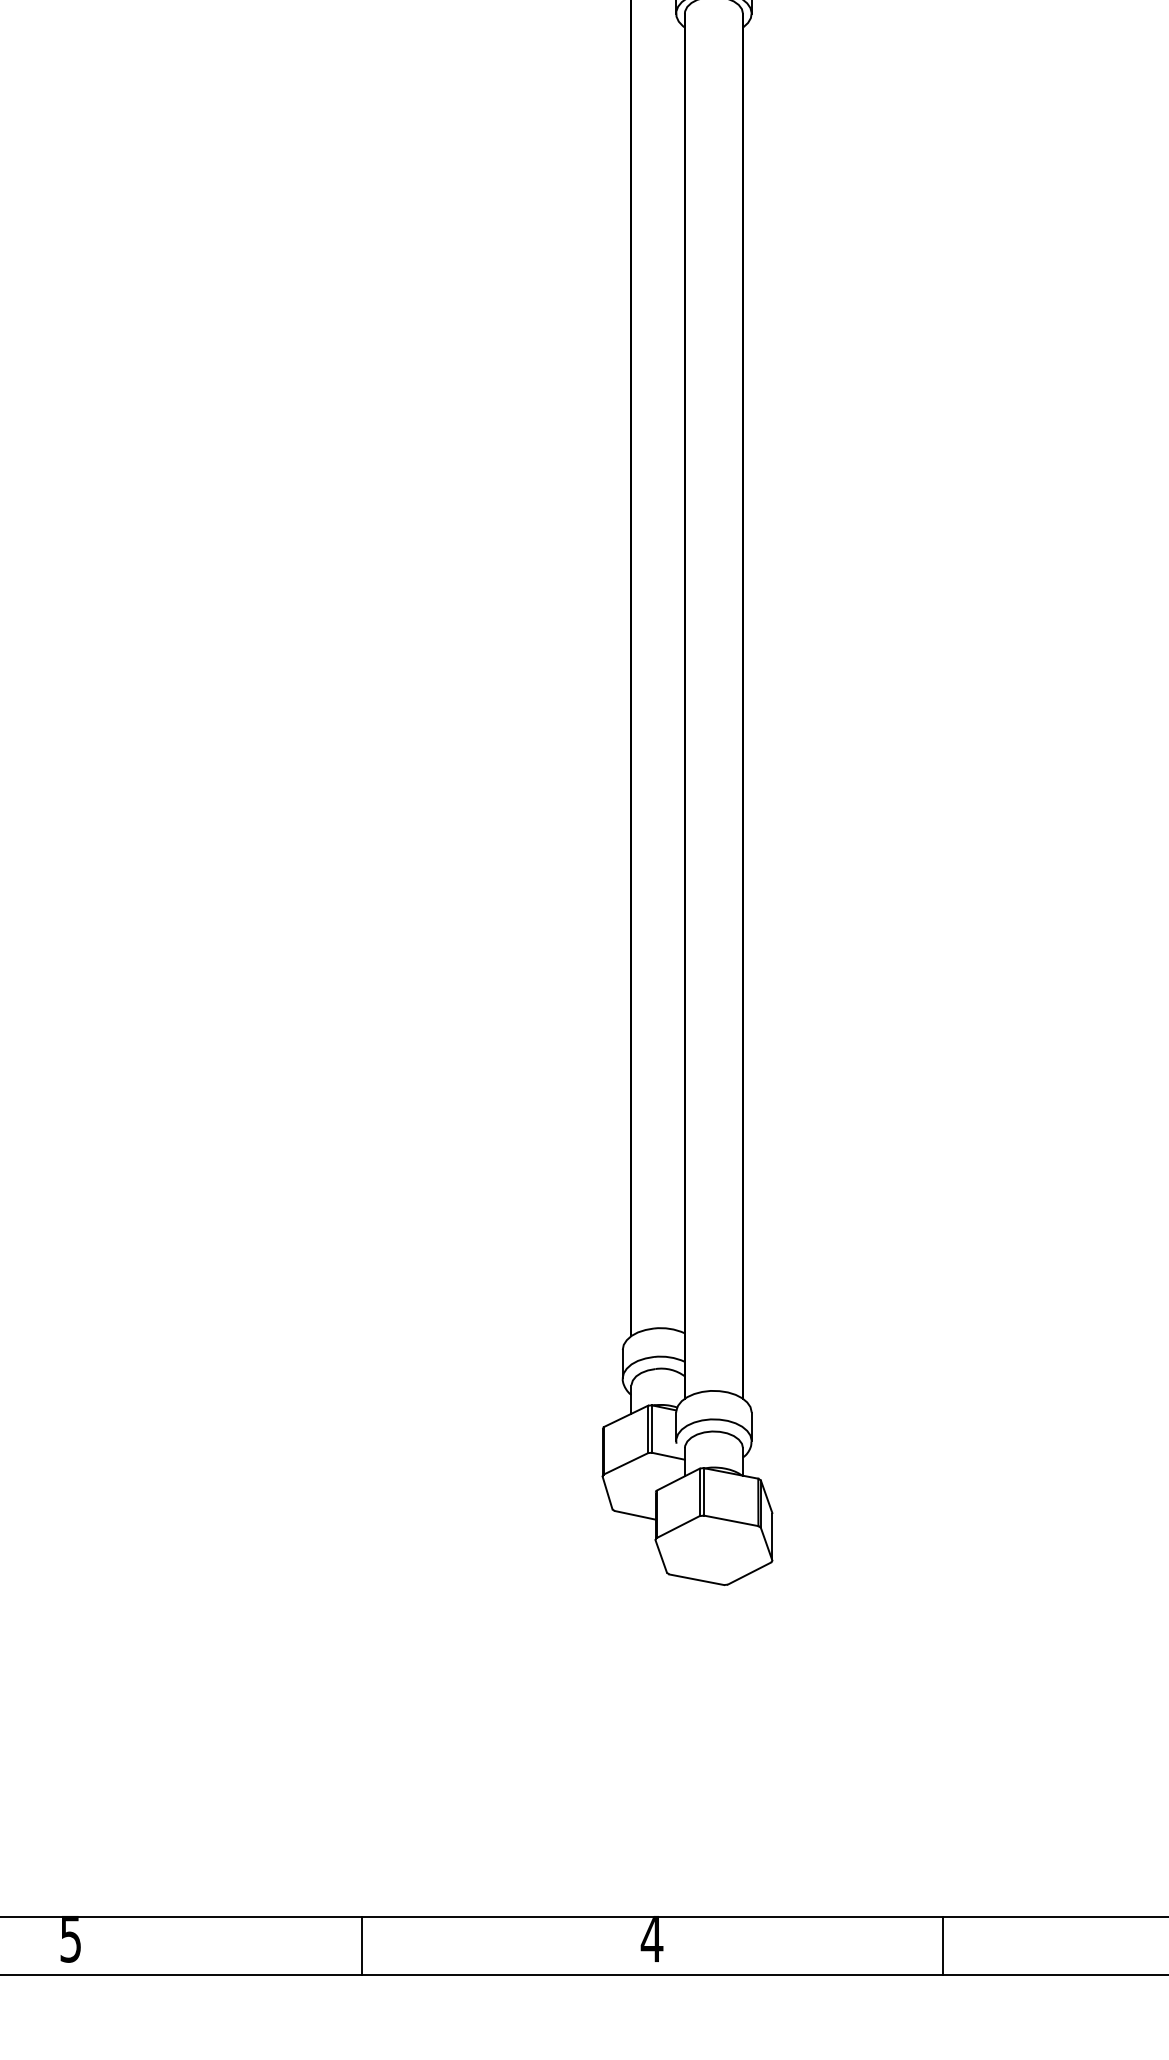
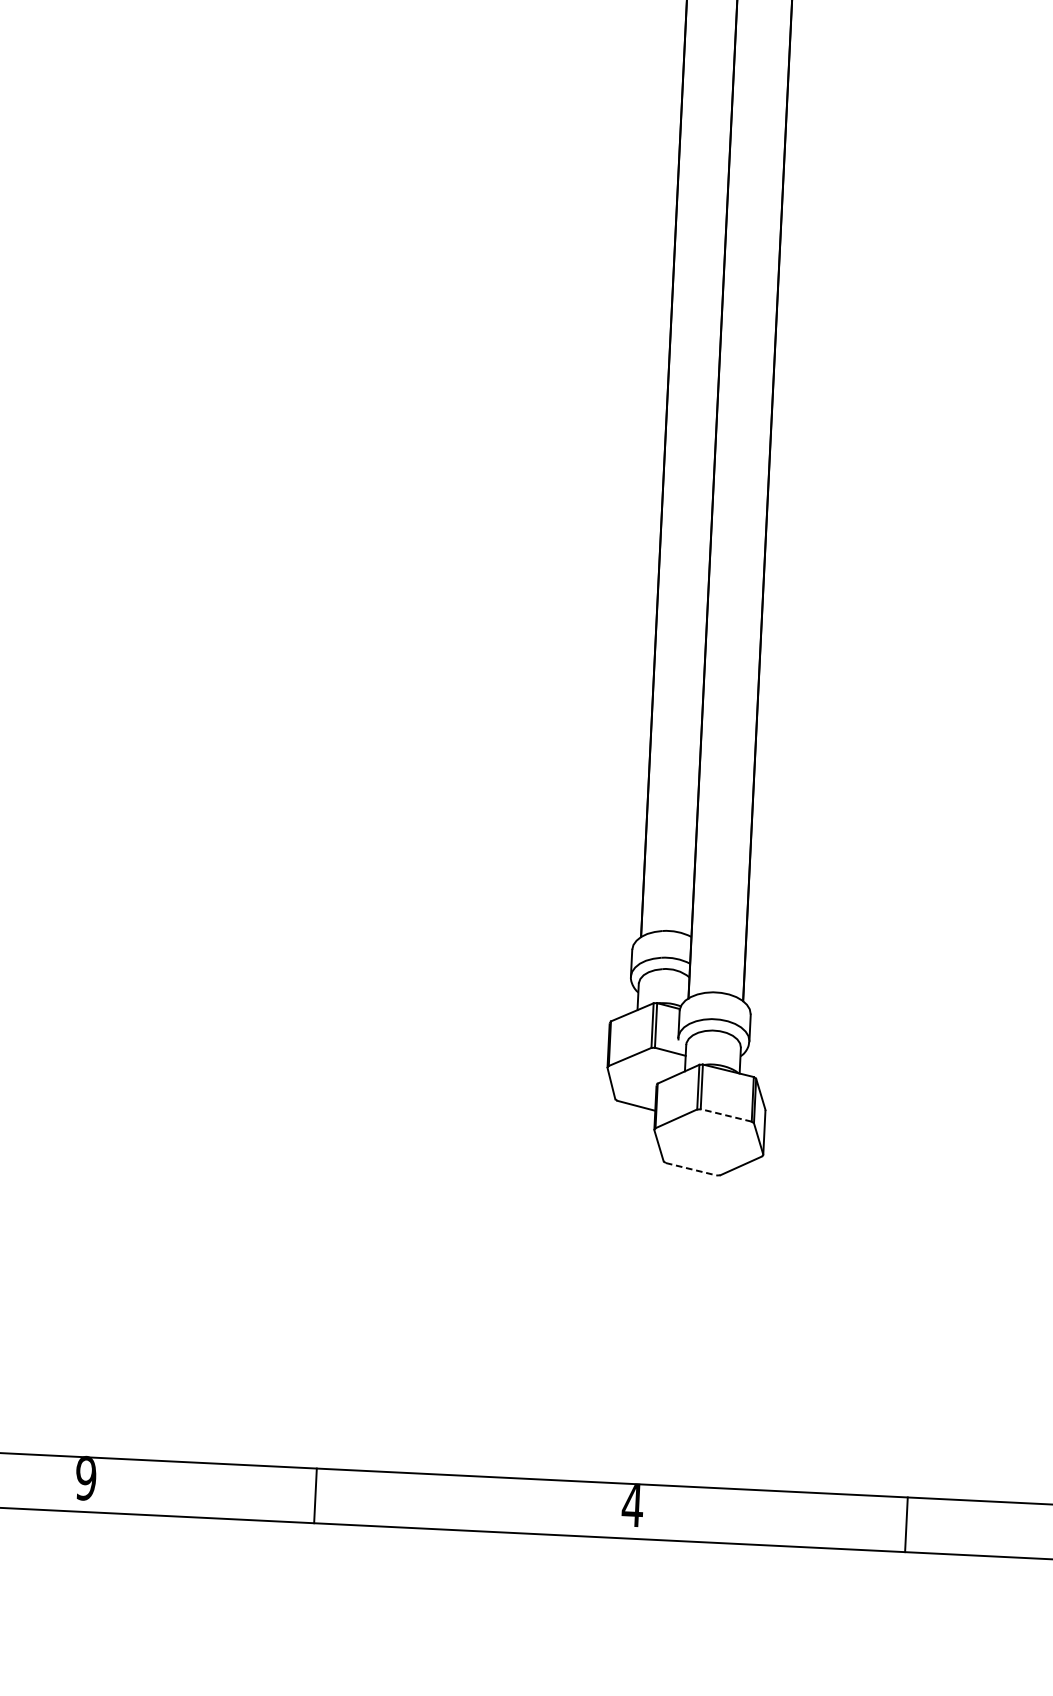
line: (731, 1520) -> (726, 1115), solid -> dashed
line: (696, 1579) -> (691, 1169), solid -> dashed
text: (70, 1938) -> (85, 1477), 5 -> 9
line: (362, 1945) -> (315, 1495), moved

